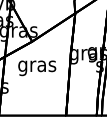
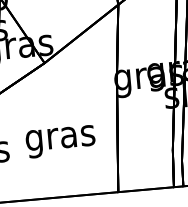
text: (37, 68) -> (61, 142), moved

